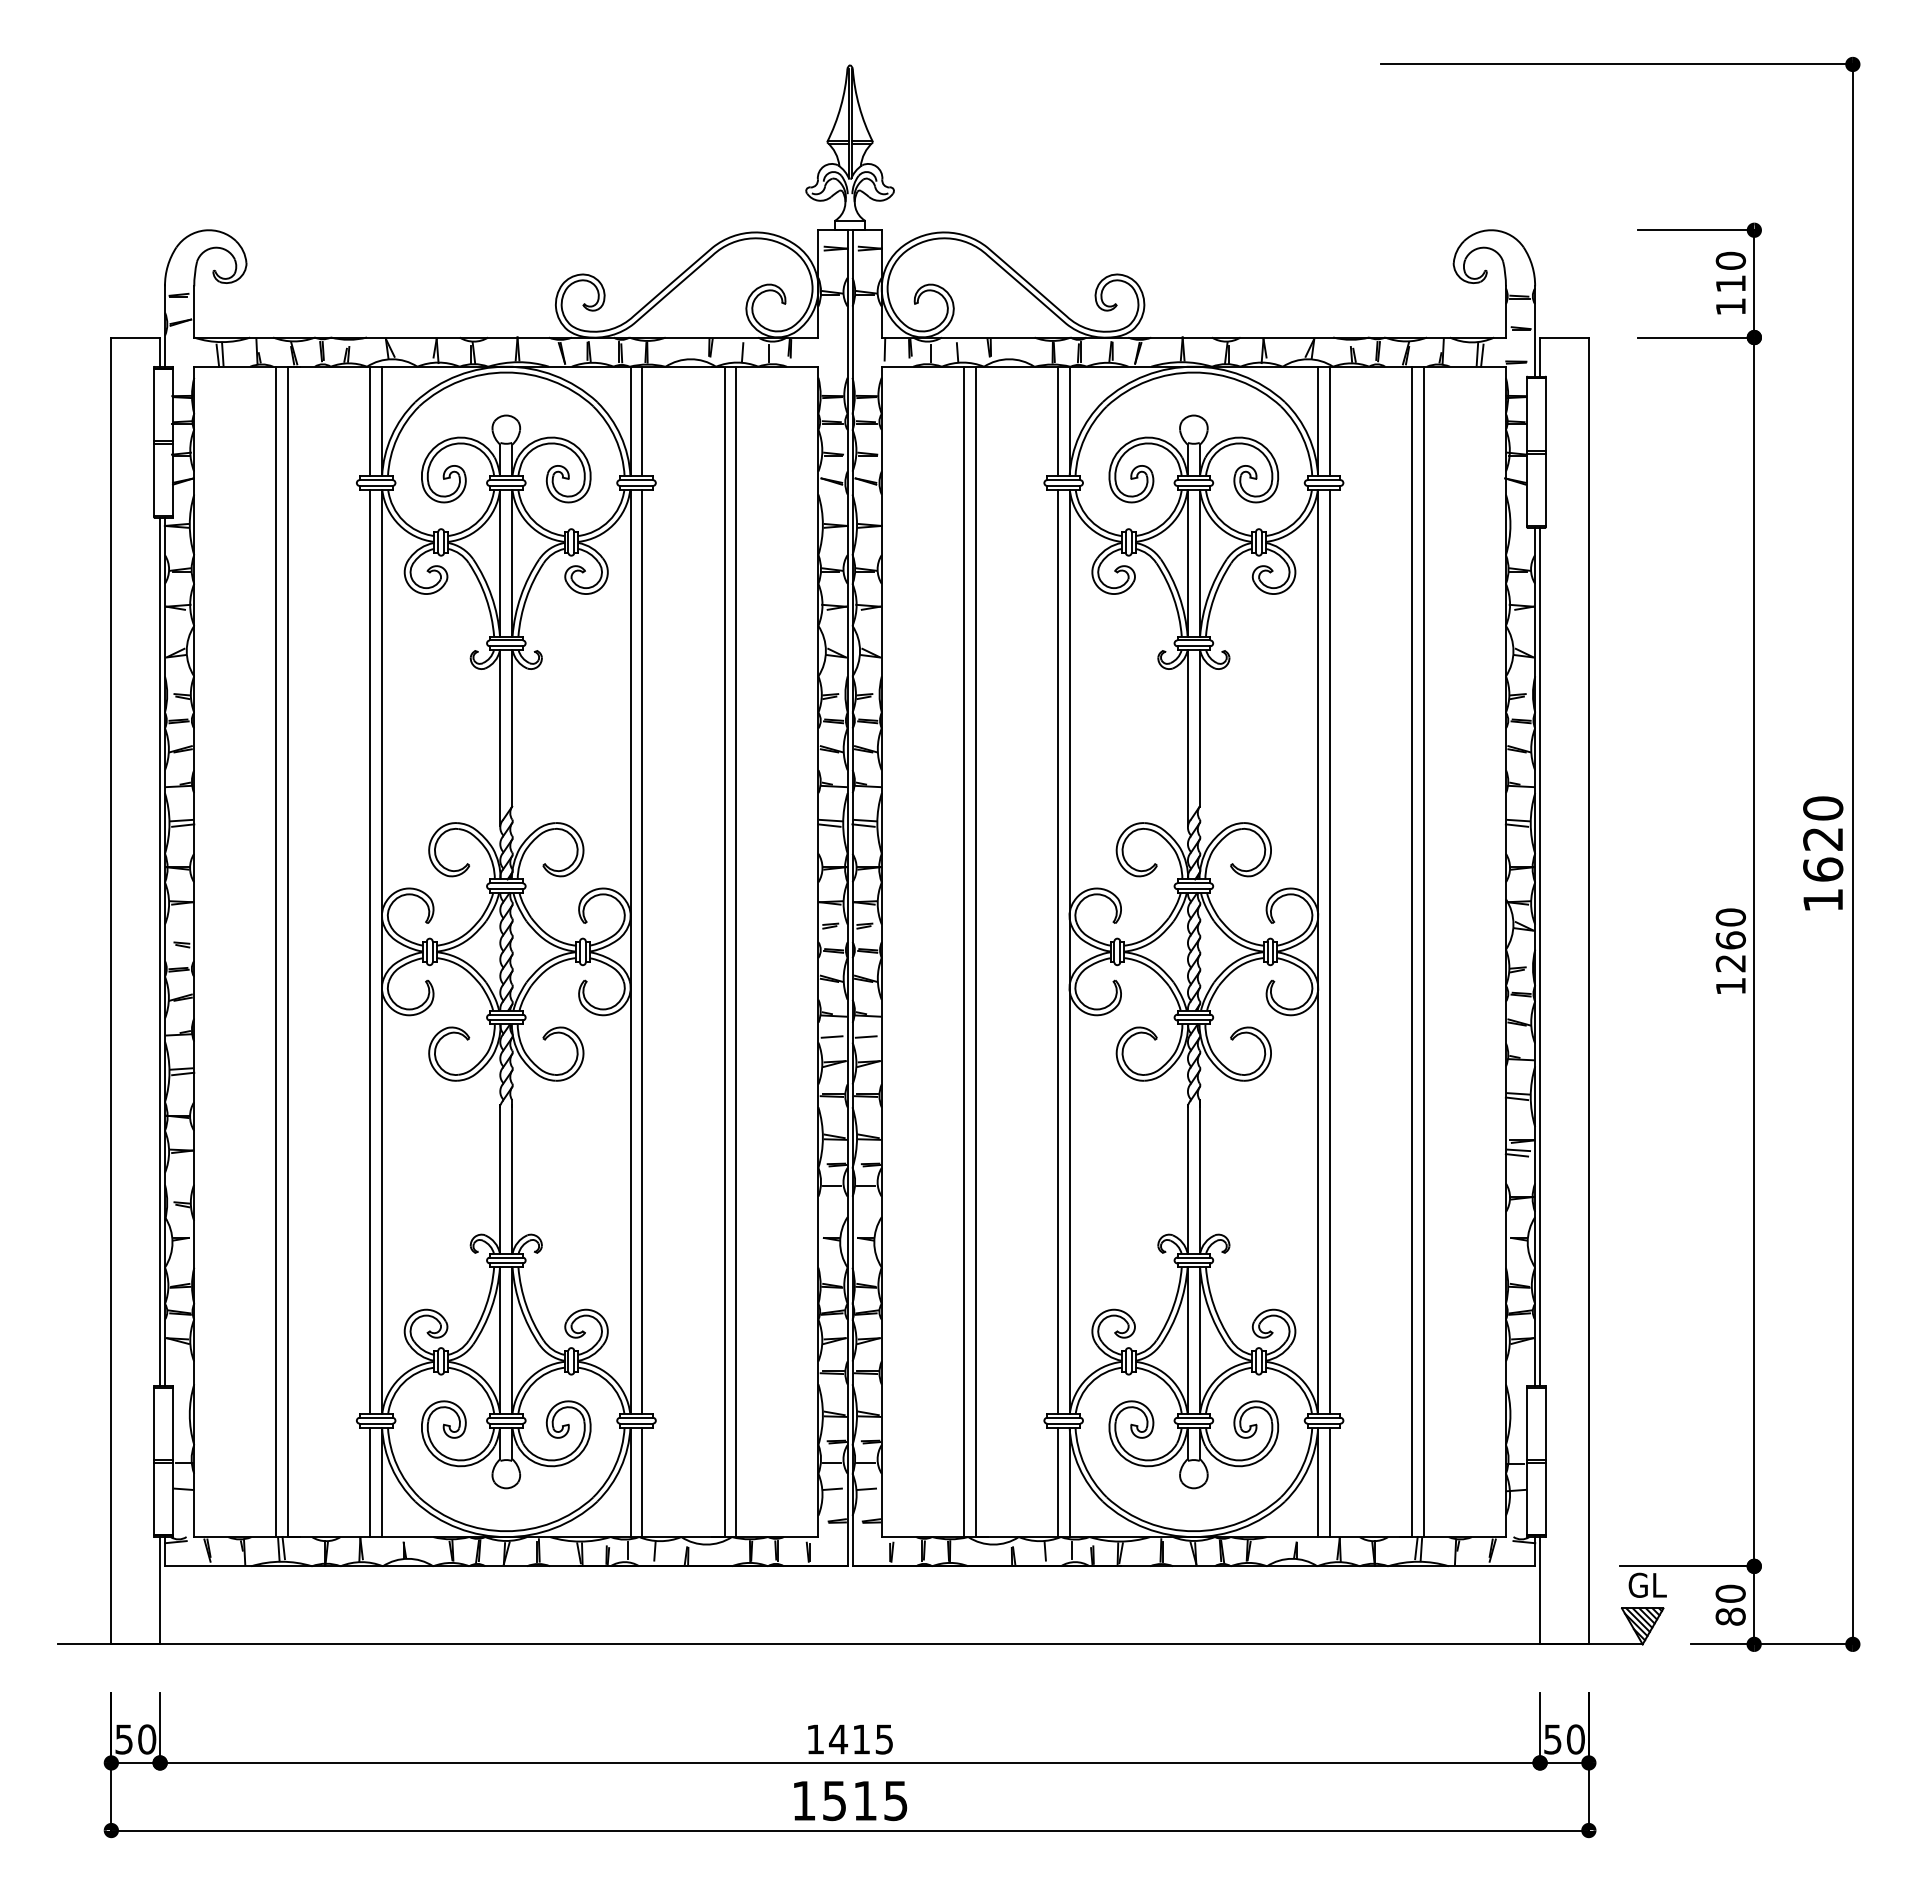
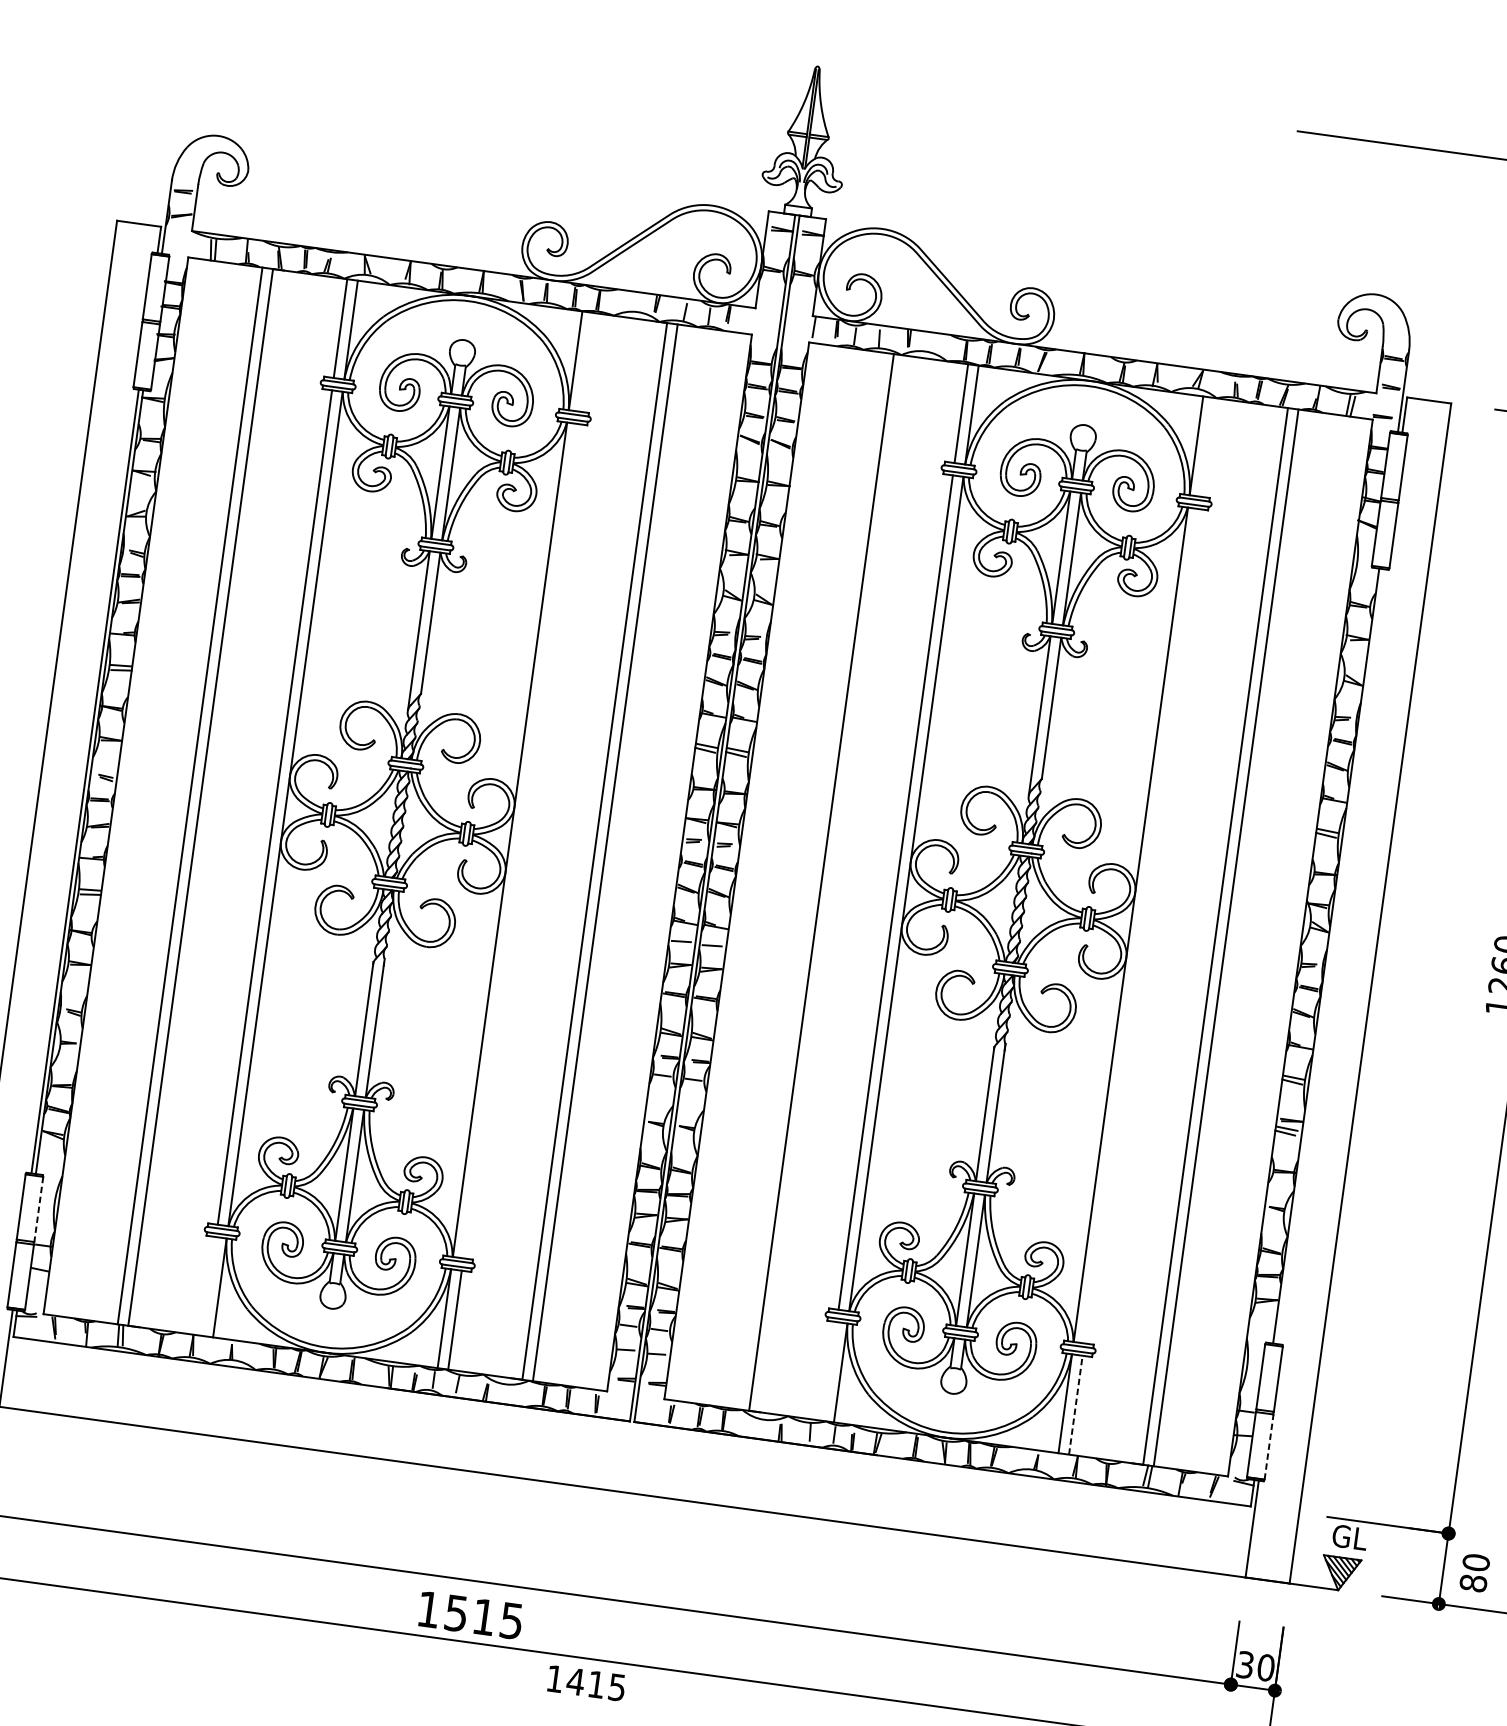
line: (642, 421) -> (586, 362), removed
line: (1329, 421) -> (1206, 447), removed
line: (642, 951) -> (520, 840), removed
line: (963, 951) -> (810, 880), removed
line: (1329, 951) -> (1141, 925), removed
line: (1540, 956) -> (1331, 956), removed
line: (173, 1424) -> (38, 1209), solid -> dashed
line: (370, 1482) -> (209, 1286), removed
line: (1057, 1482) -> (829, 1371), removed
line: (1329, 1482) -> (1075, 1405), solid -> dashed
line: (1546, 1498) -> (1269, 1446), solid -> dashed
text: (1730, 1604) -> (1474, 1572), moved
text: (1552, 1738) -> (1245, 1664), 50 -> 30
text: (850, 1739) -> (586, 1683), moved
text: (850, 1801) -> (470, 1615), moved

